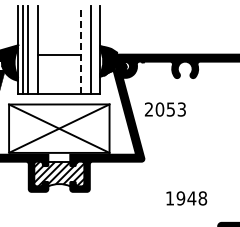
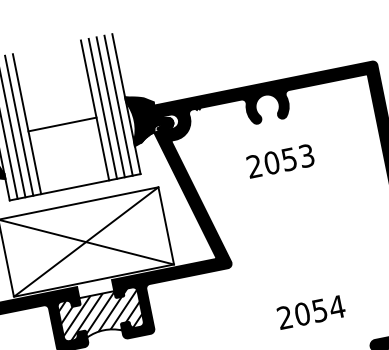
line: (33, 50) -> (19, 125), added
line: (80, 50) -> (94, 110), dashed -> solid
line: (85, 50) -> (102, 109), added
line: (95, 50) -> (118, 105), added
text: (164, 109) -> (279, 161), moved
text: (186, 198) -> (311, 312), 1948 -> 2054

